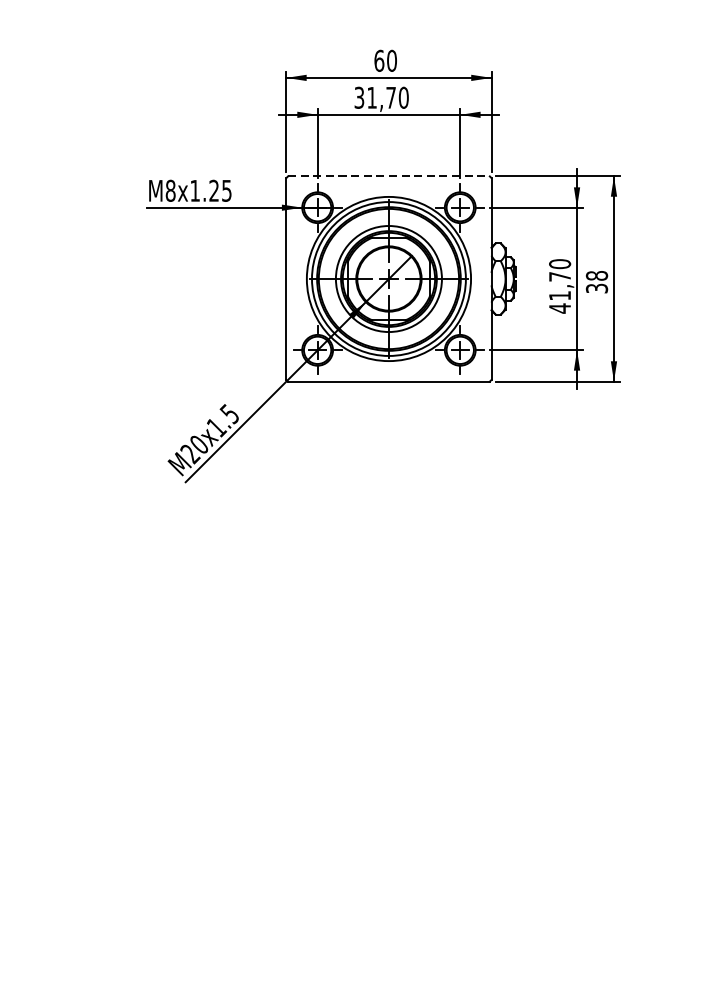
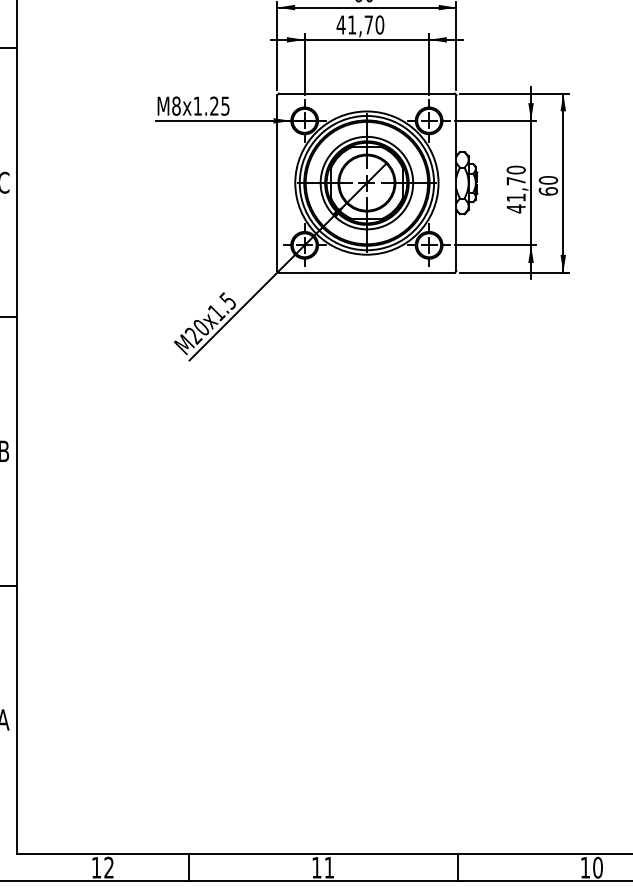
text: (358, 97) -> (340, 24), 31,70 -> 41,70
line: (389, 176) -> (367, 93), dashed -> solid
text: (597, 281) -> (548, 185), 38 -> 60

